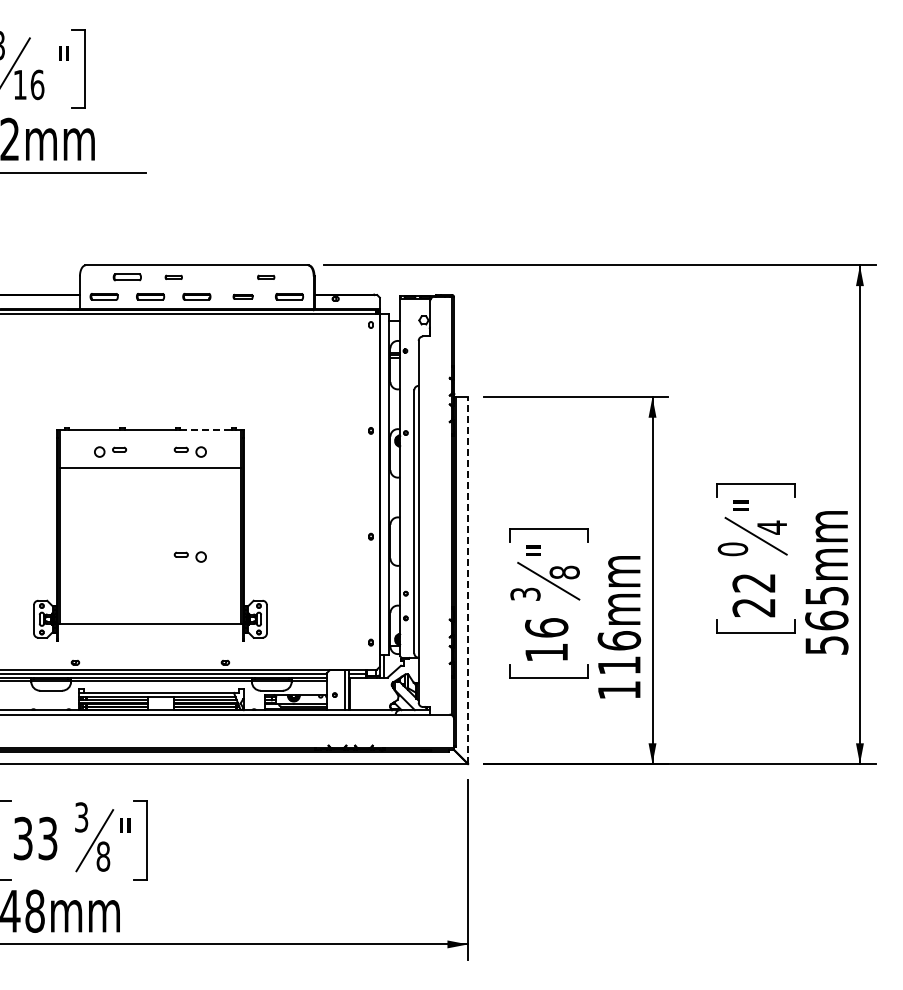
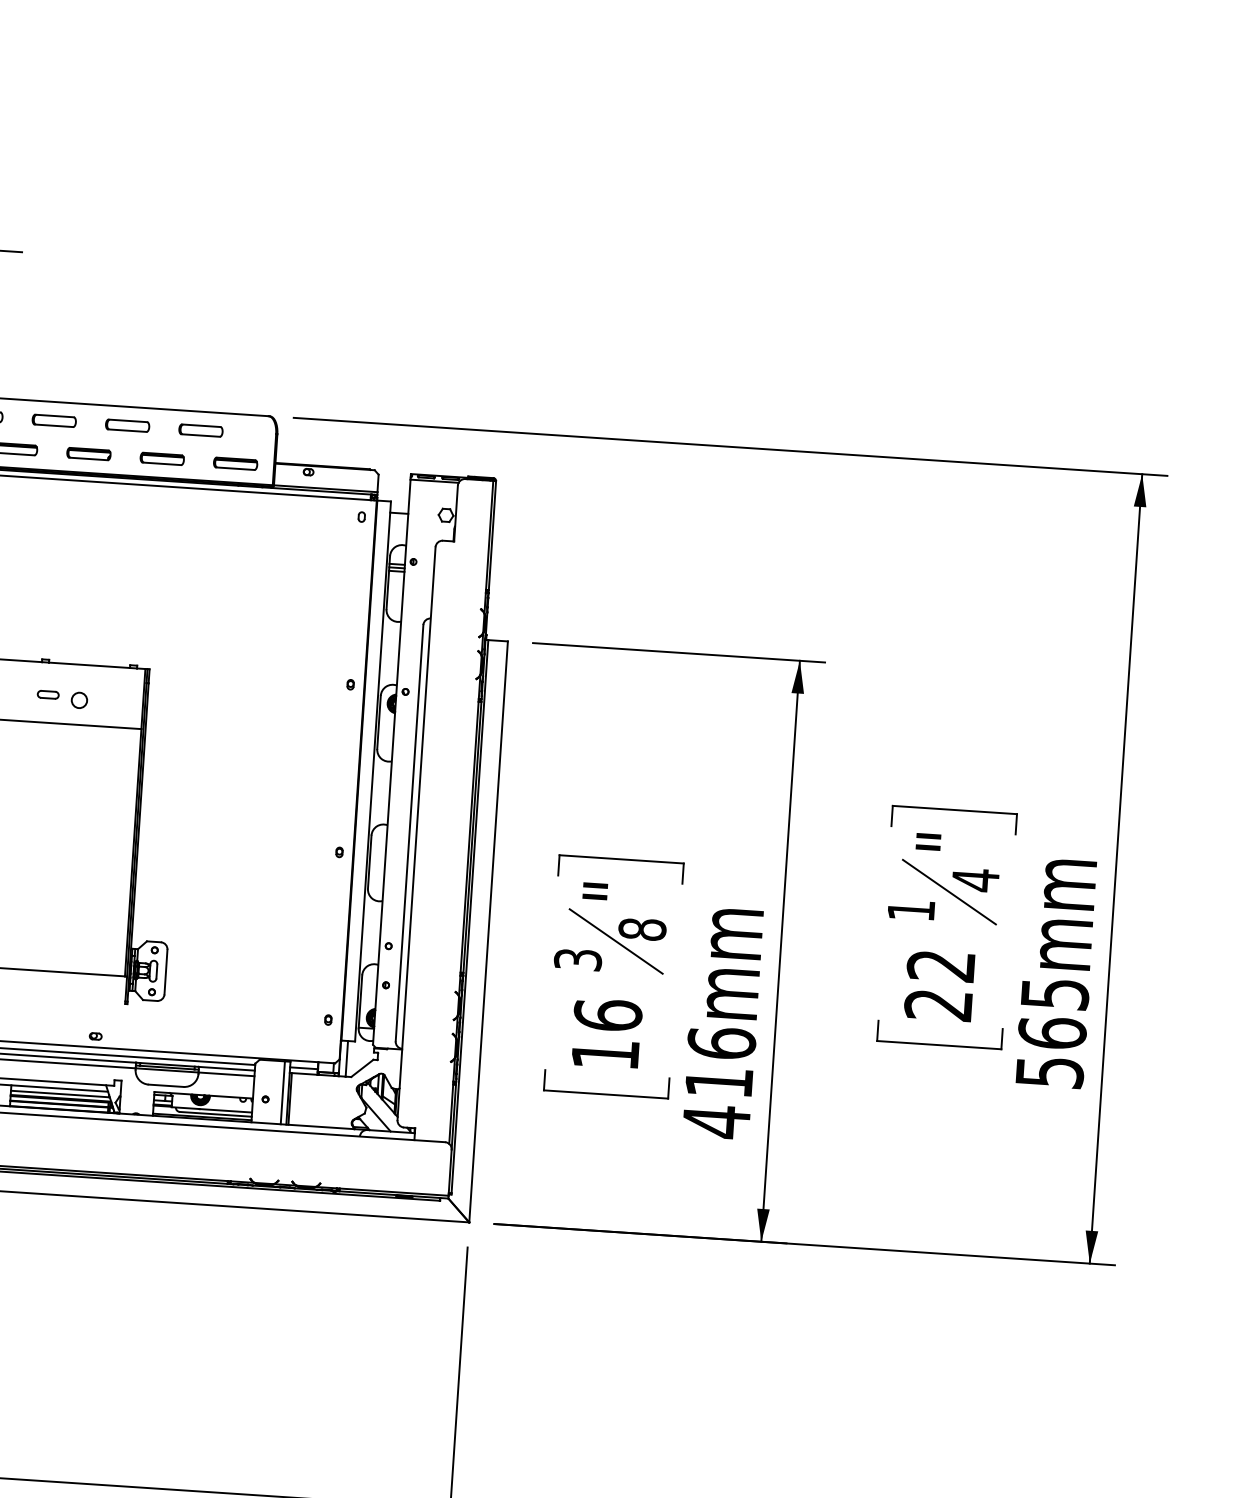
part: (173, 277) -> (53, 421), size x1.67
part: (219, 277) -> (126, 425), added
part: (265, 277) -> (199, 430), size x1.67
part: (242, 296) -> (161, 458), size x1.43
line: (206, 429) -> (90, 665), dashed -> solid
text: (732, 549) -> (910, 910), 0 -> 1
part: (189, 556) -> (49, 864), removed
line: (468, 580) -> (489, 931), dashed -> solid
text: (619, 690) -> (716, 1121), 116mm -> 416mm

